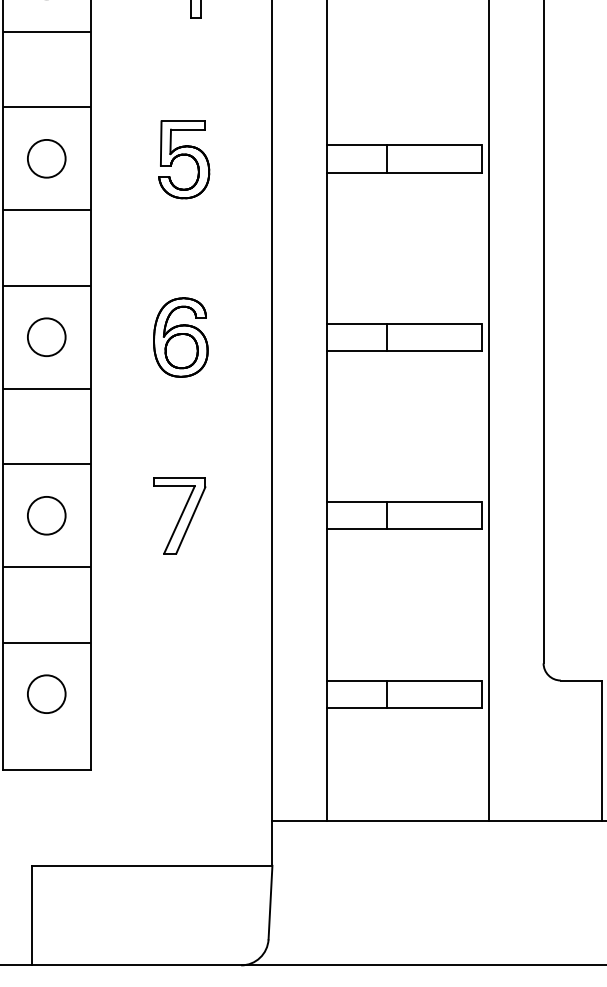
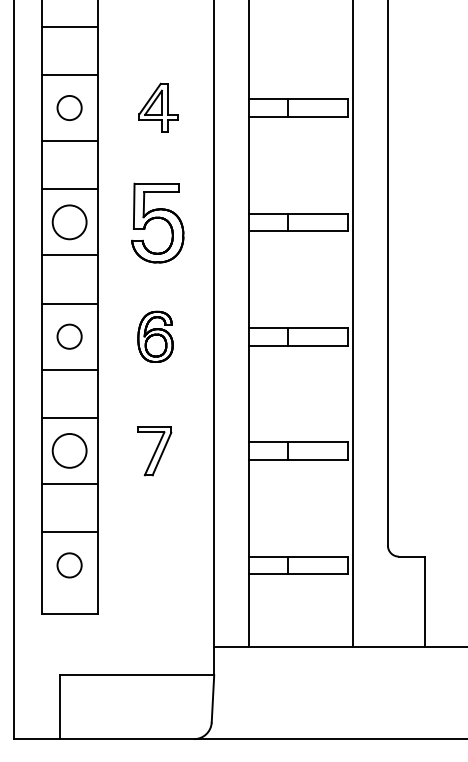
circle: (46, 158) -> (69, 222), size x1.4
part: (183, 158) -> (157, 222), size x1.6
circle: (46, 516) -> (69, 451), size x1.4

